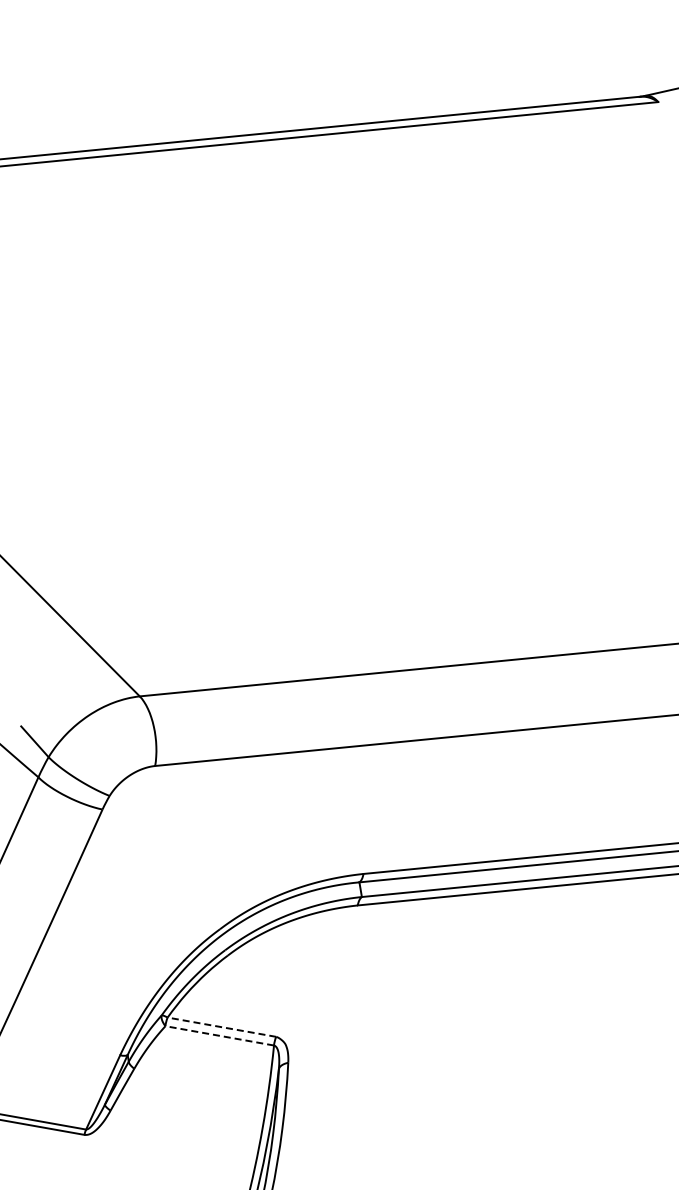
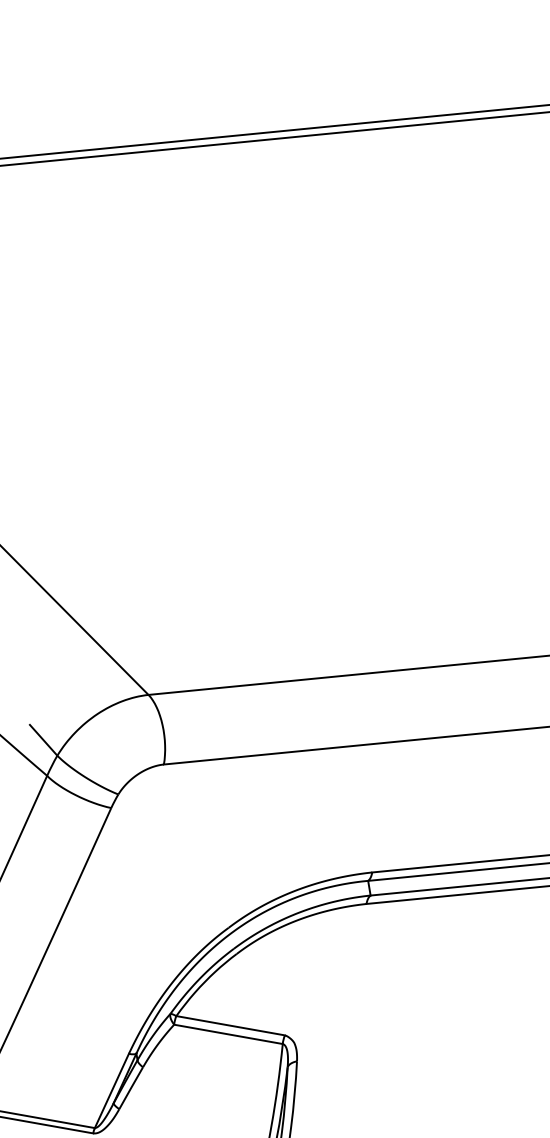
line: (221, 1027) -> (230, 1026), dashed -> solid
line: (219, 1035) -> (228, 1034), dashed -> solid

